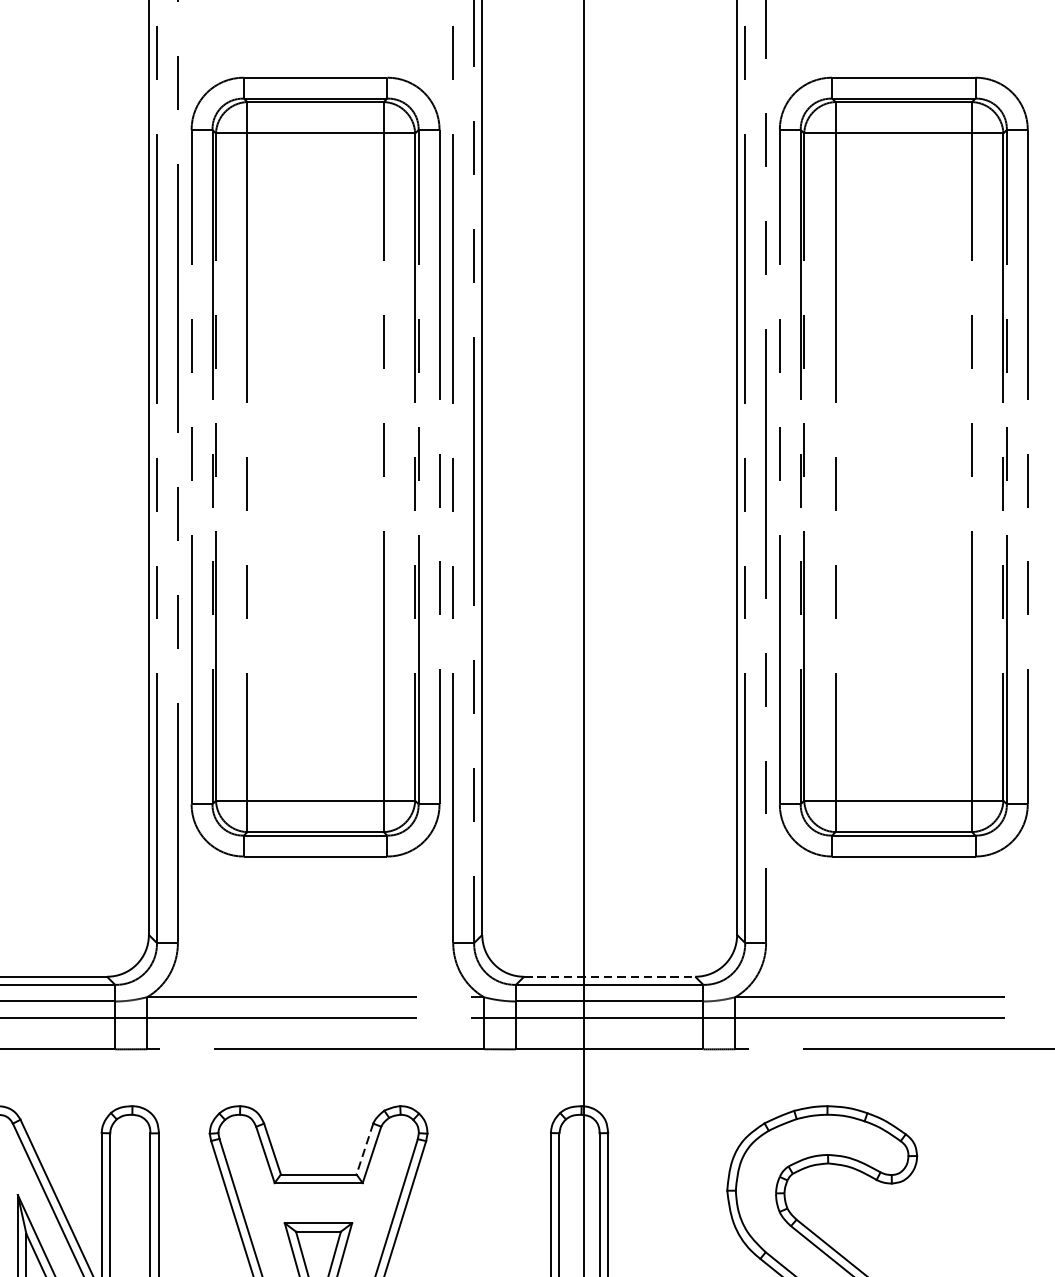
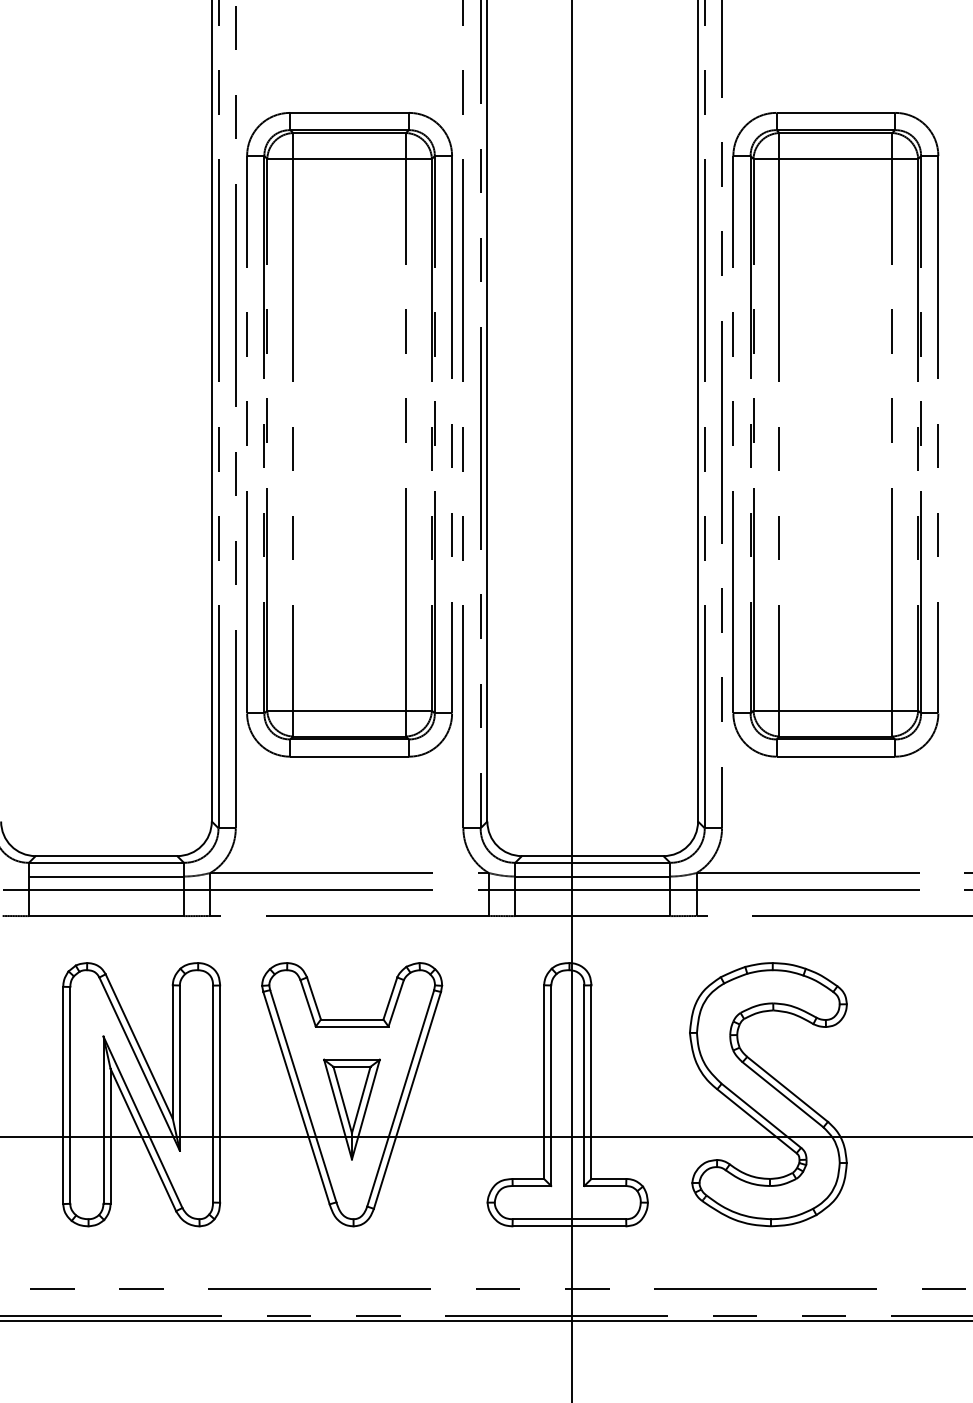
line: (609, 977) -> (592, 856), dashed -> solid
line: (365, 1149) -> (390, 998), dashed -> solid

